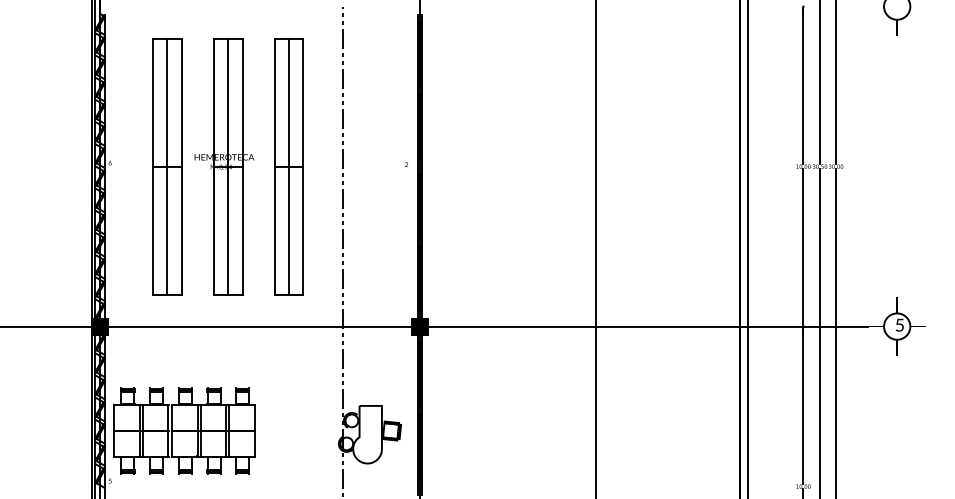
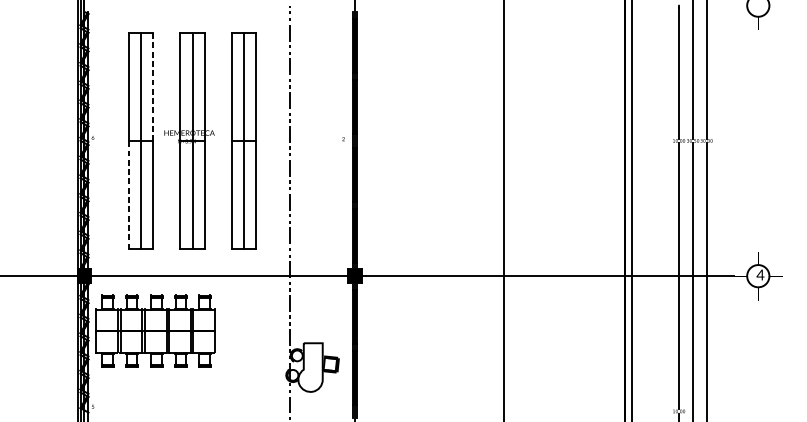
line: (181, 102) -> (153, 86), solid -> dashed
line: (152, 230) -> (128, 194), solid -> dashed
text: (899, 324) -> (760, 274), 5 -> 4
part: (184, 430) -> (155, 331), moved

